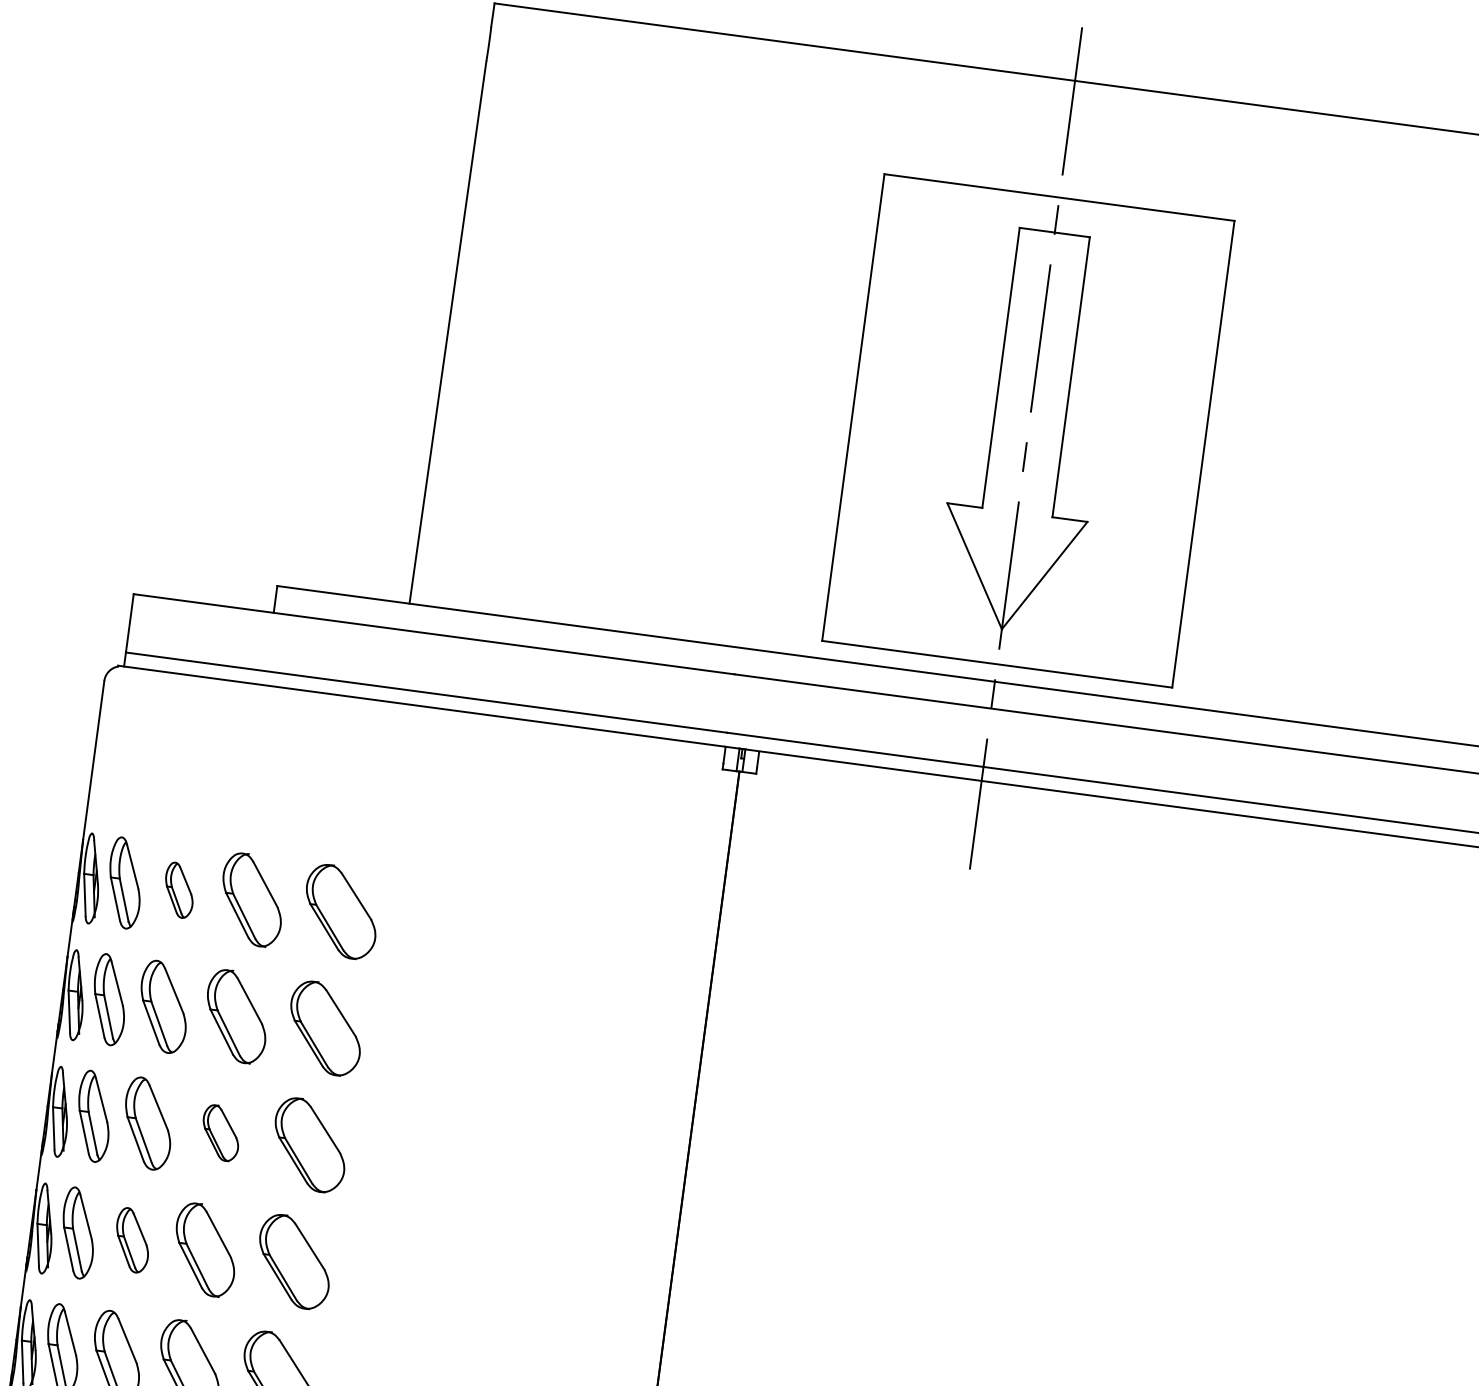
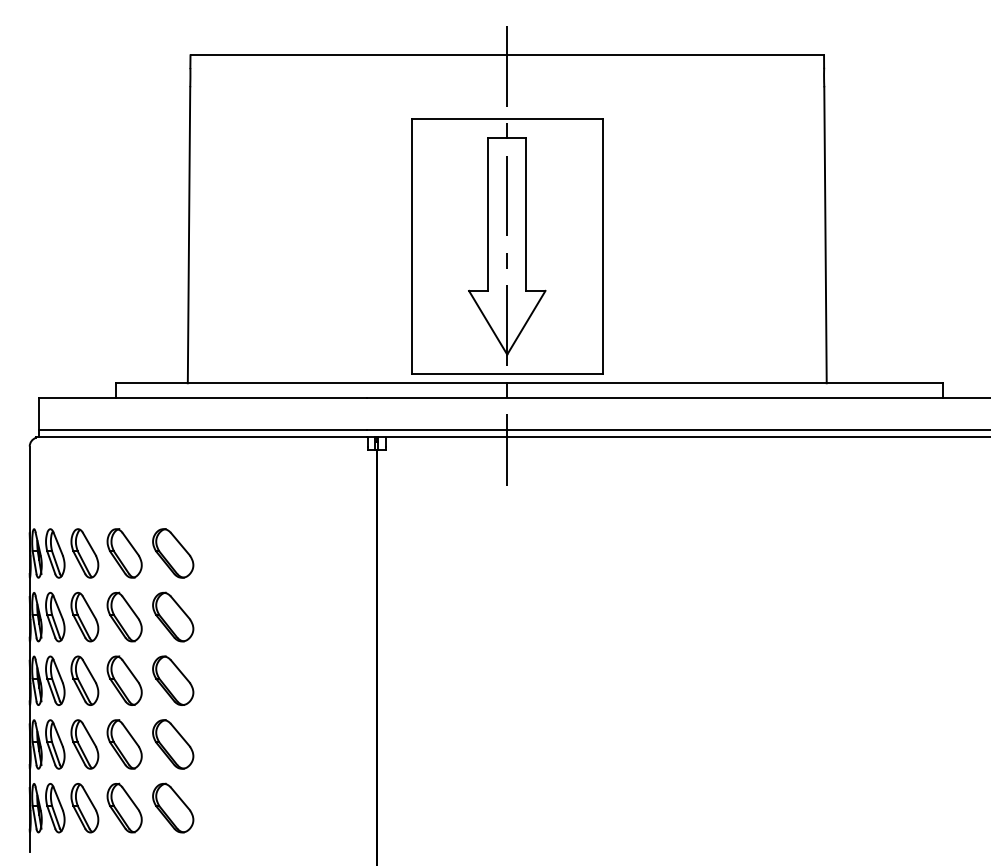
part: (178, 890) -> (84, 553), size x1.67
part: (220, 1132) -> (124, 680), size x1.67
part: (131, 1240) -> (84, 744), size x1.43

